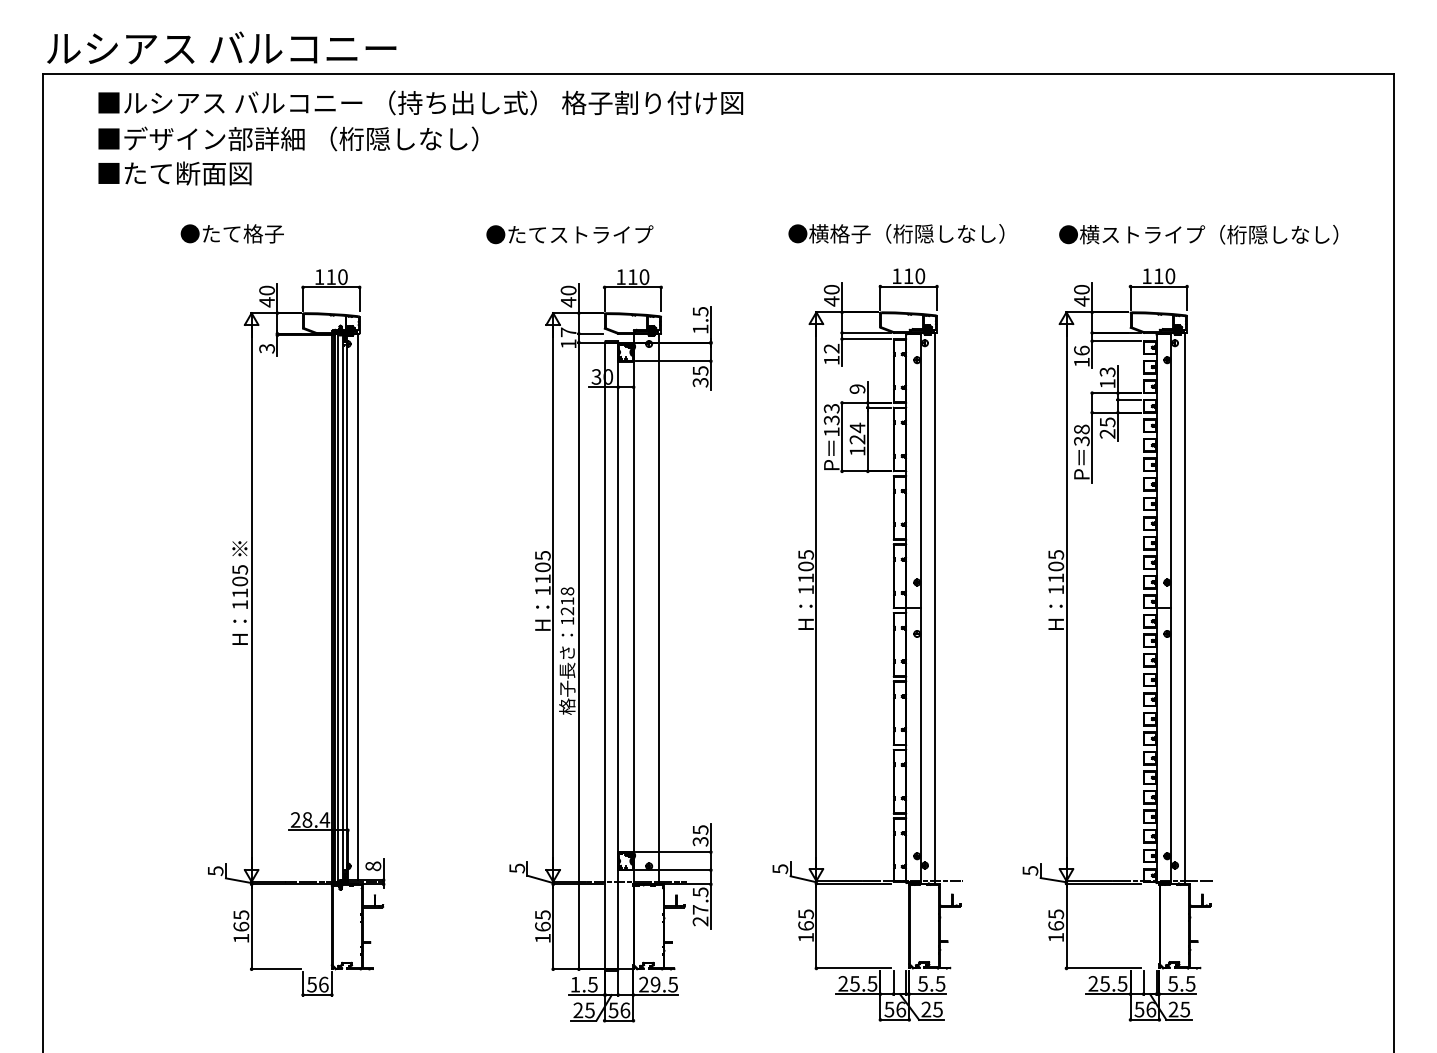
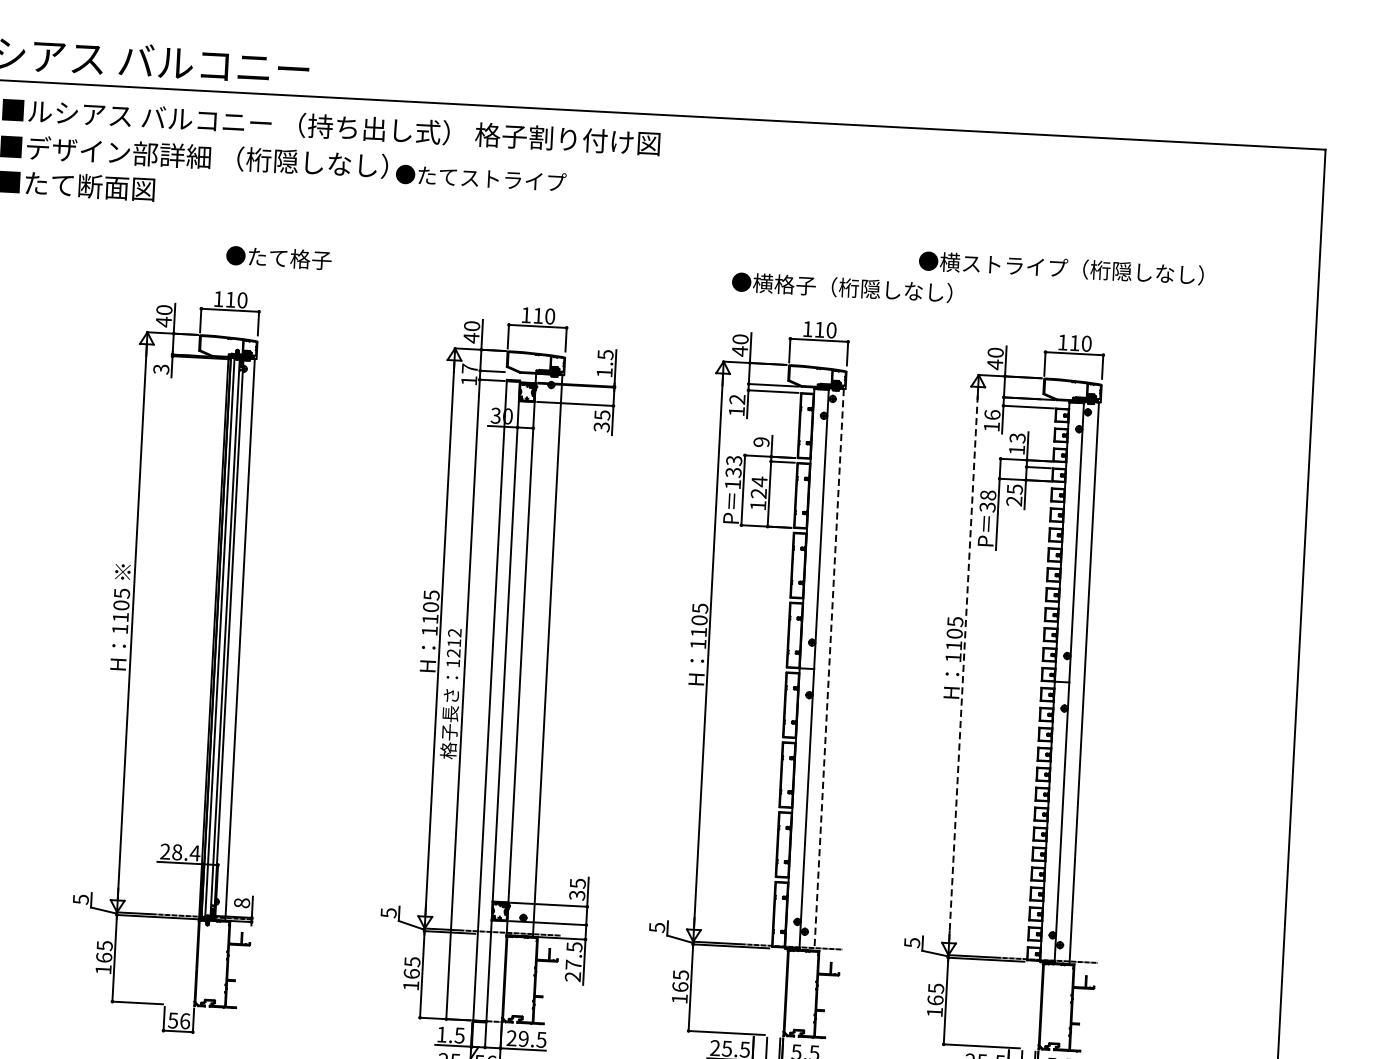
text: (231, 233) -> (278, 257), moved
text: (896, 233) -> (842, 287), moved
text: (569, 234) -> (480, 178), moved
text: (1198, 234) -> (1061, 267), moved
text: (567, 591) -> (454, 633), 1218 -> 1212
line: (1066, 596) -> (963, 664), solid -> dashed
line: (935, 608) -> (829, 670), solid -> dashed

